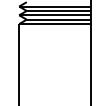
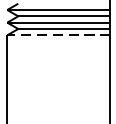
line: (54, 24) -> (58, 35), solid -> dashed

